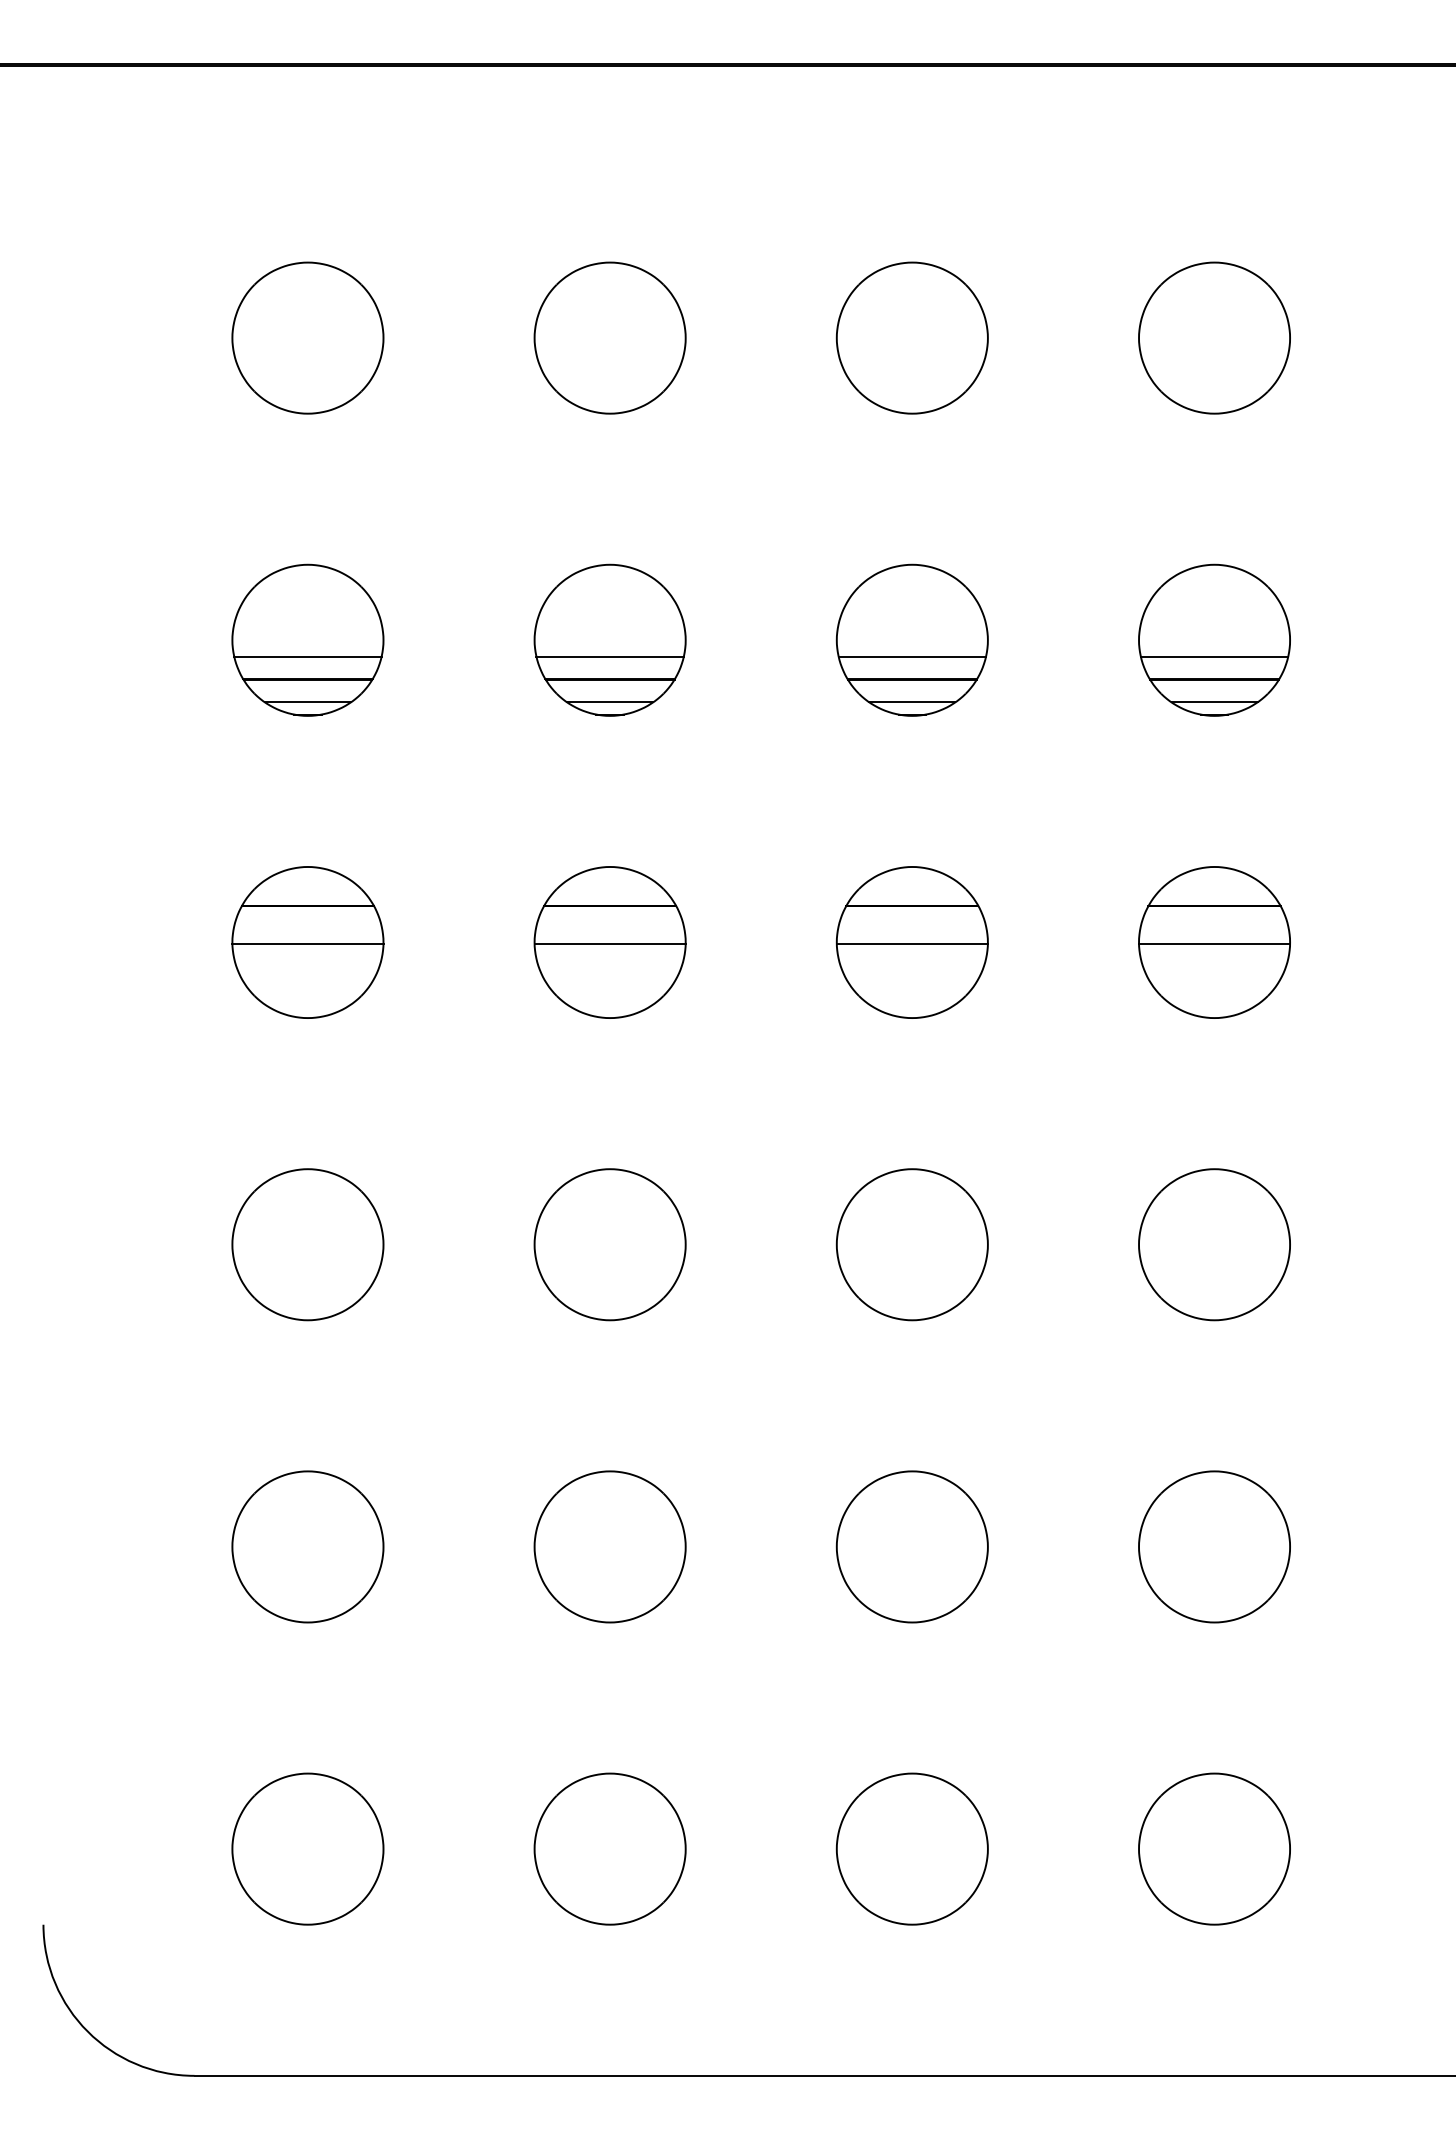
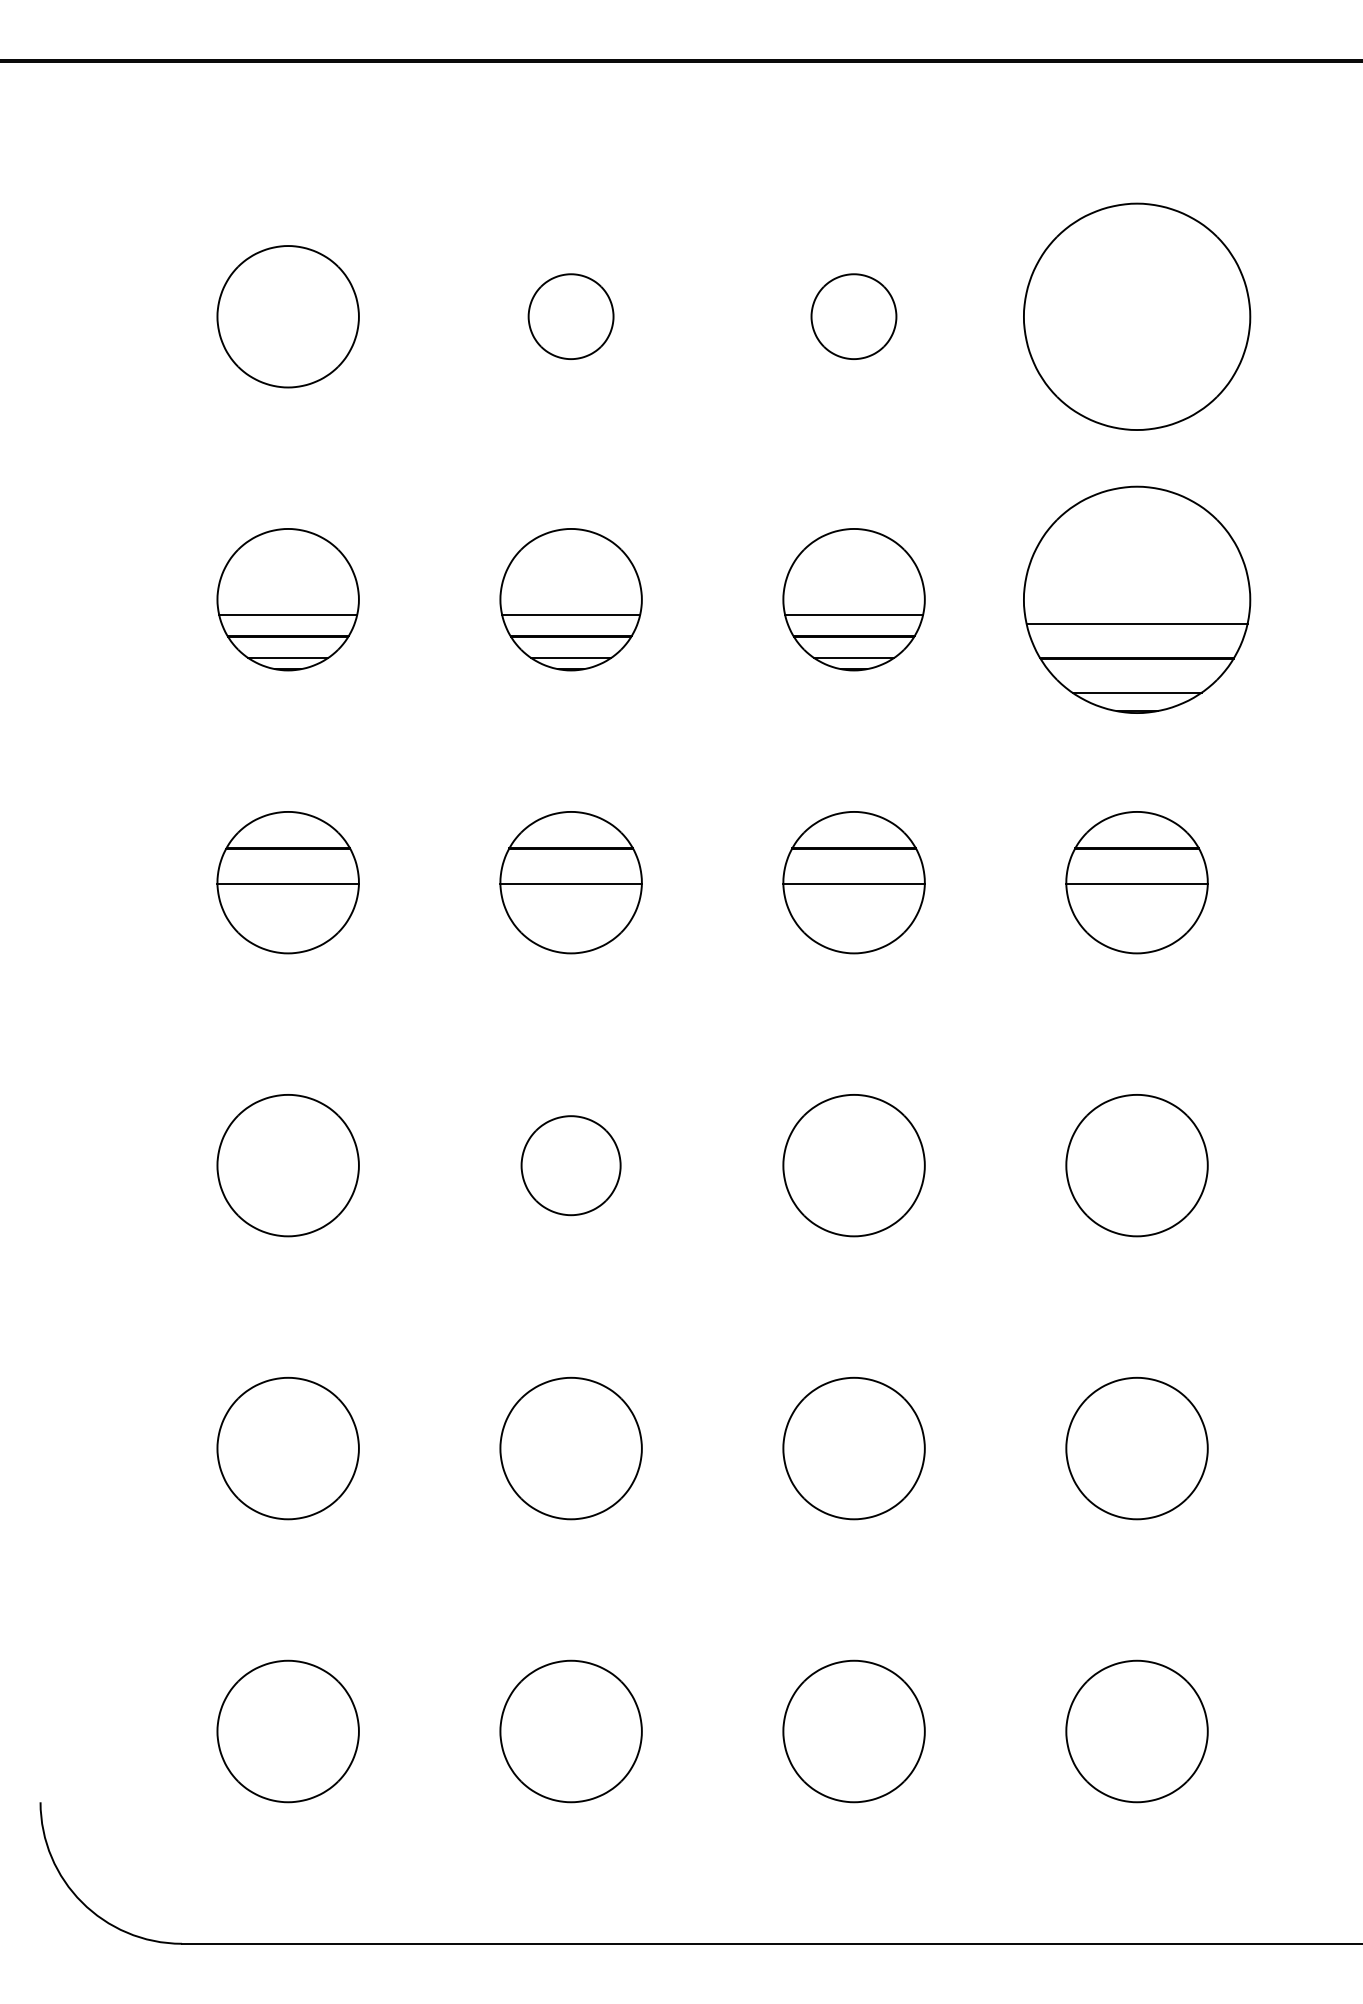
part: (609, 337) -> (570, 316), size x0.6
part: (911, 337) -> (853, 316), size x0.6
part: (1214, 337) -> (1137, 316), size x1.6
part: (1214, 639) -> (1137, 598), size x1.6
part: (609, 1244) -> (570, 1165), size x0.7

